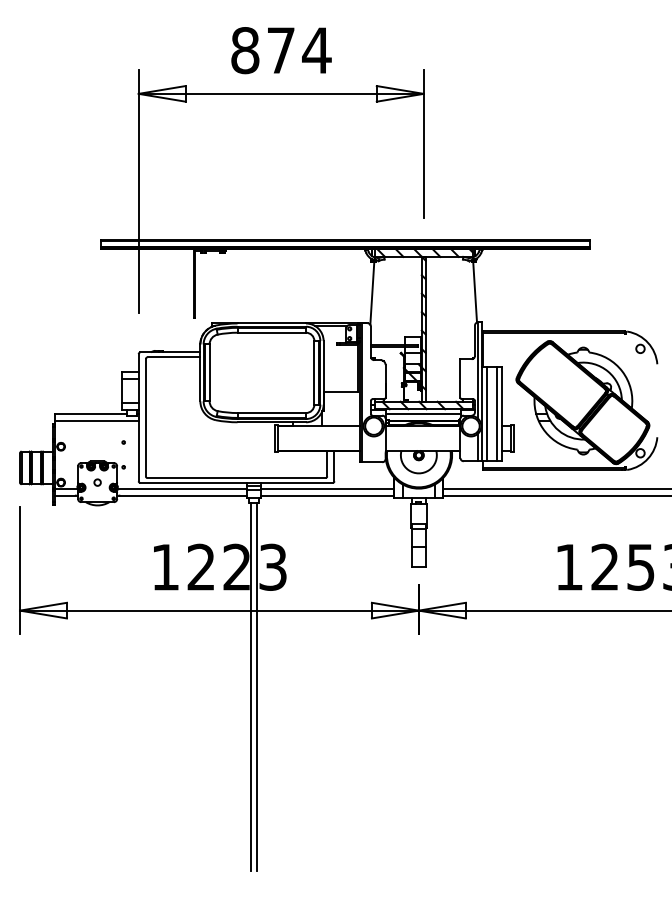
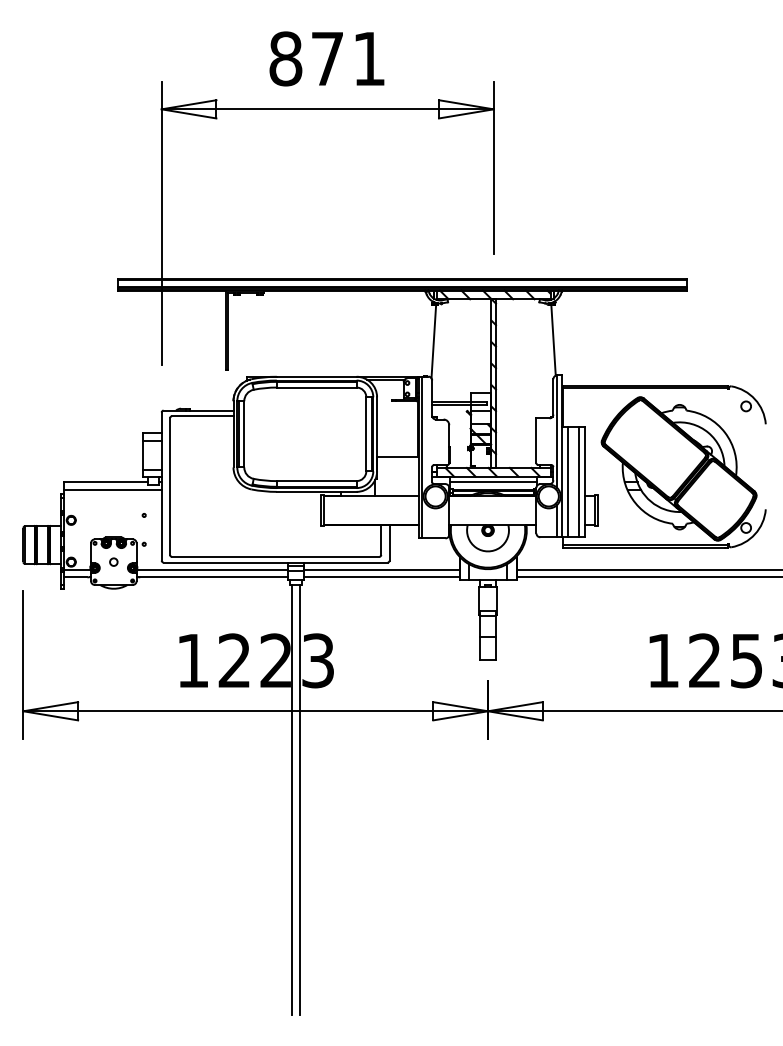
text: (316, 50) -> (368, 58), 874 -> 871

